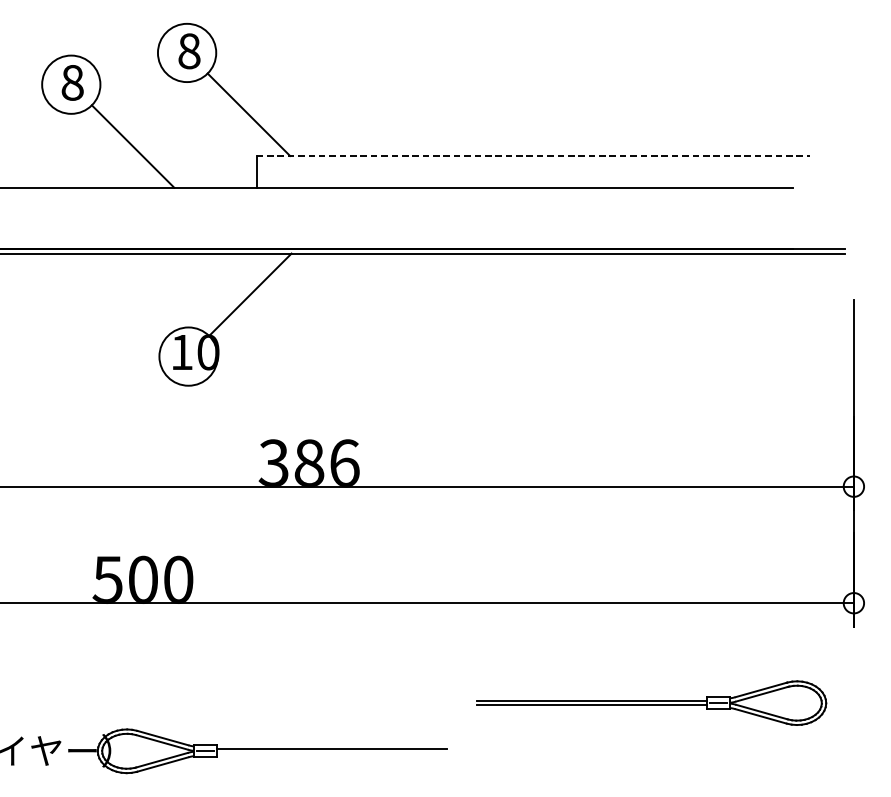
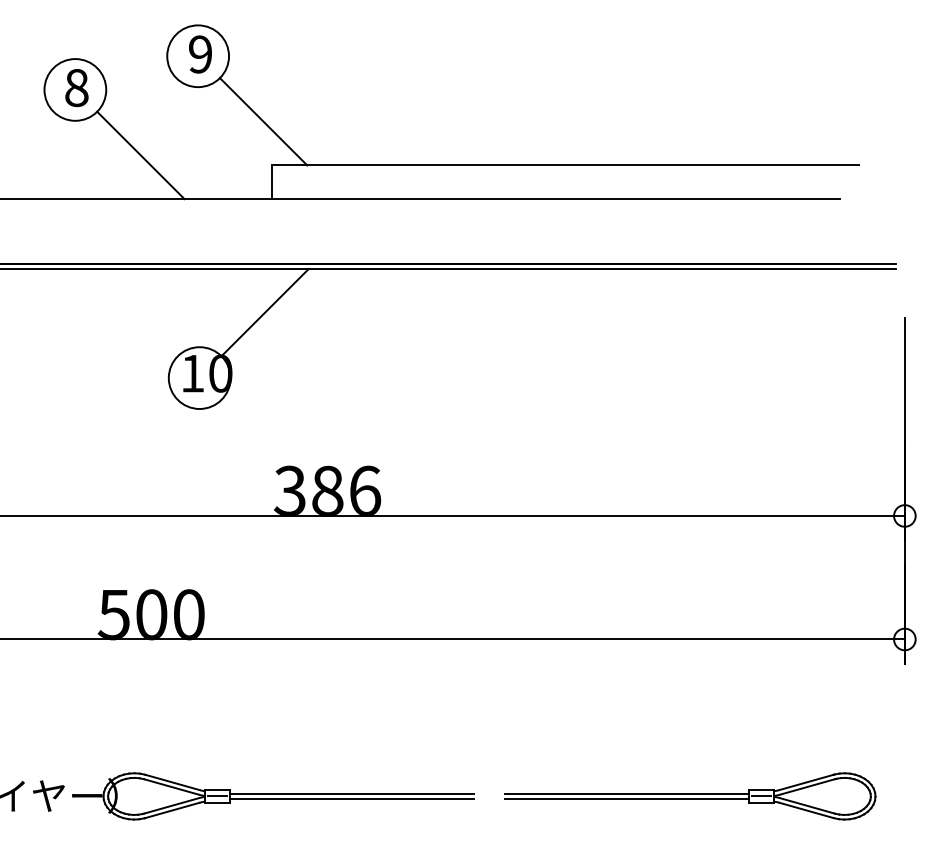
text: (189, 51) -> (200, 54), 8 -> 9
line: (533, 156) -> (565, 165), dashed -> solid
part: (651, 703) -> (690, 796), moved
line: (332, 753) -> (352, 798), added

